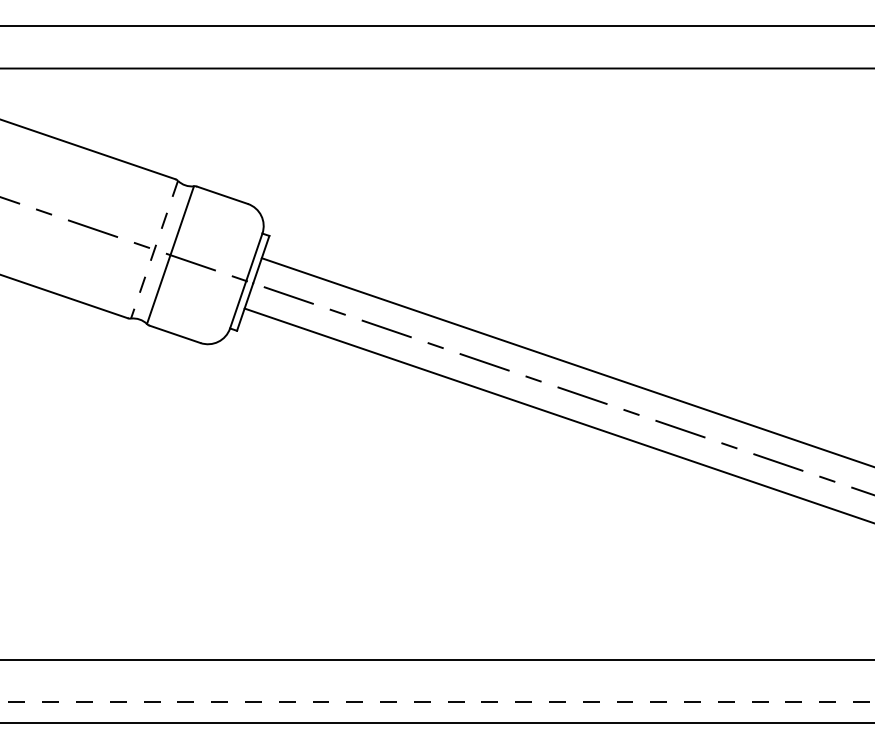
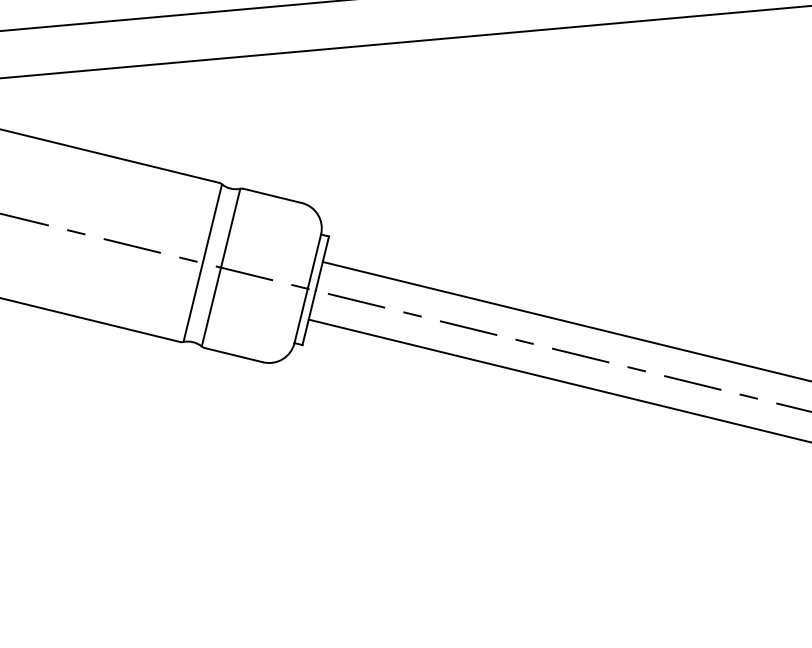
line: (154, 249) -> (202, 262), dashed -> solid

